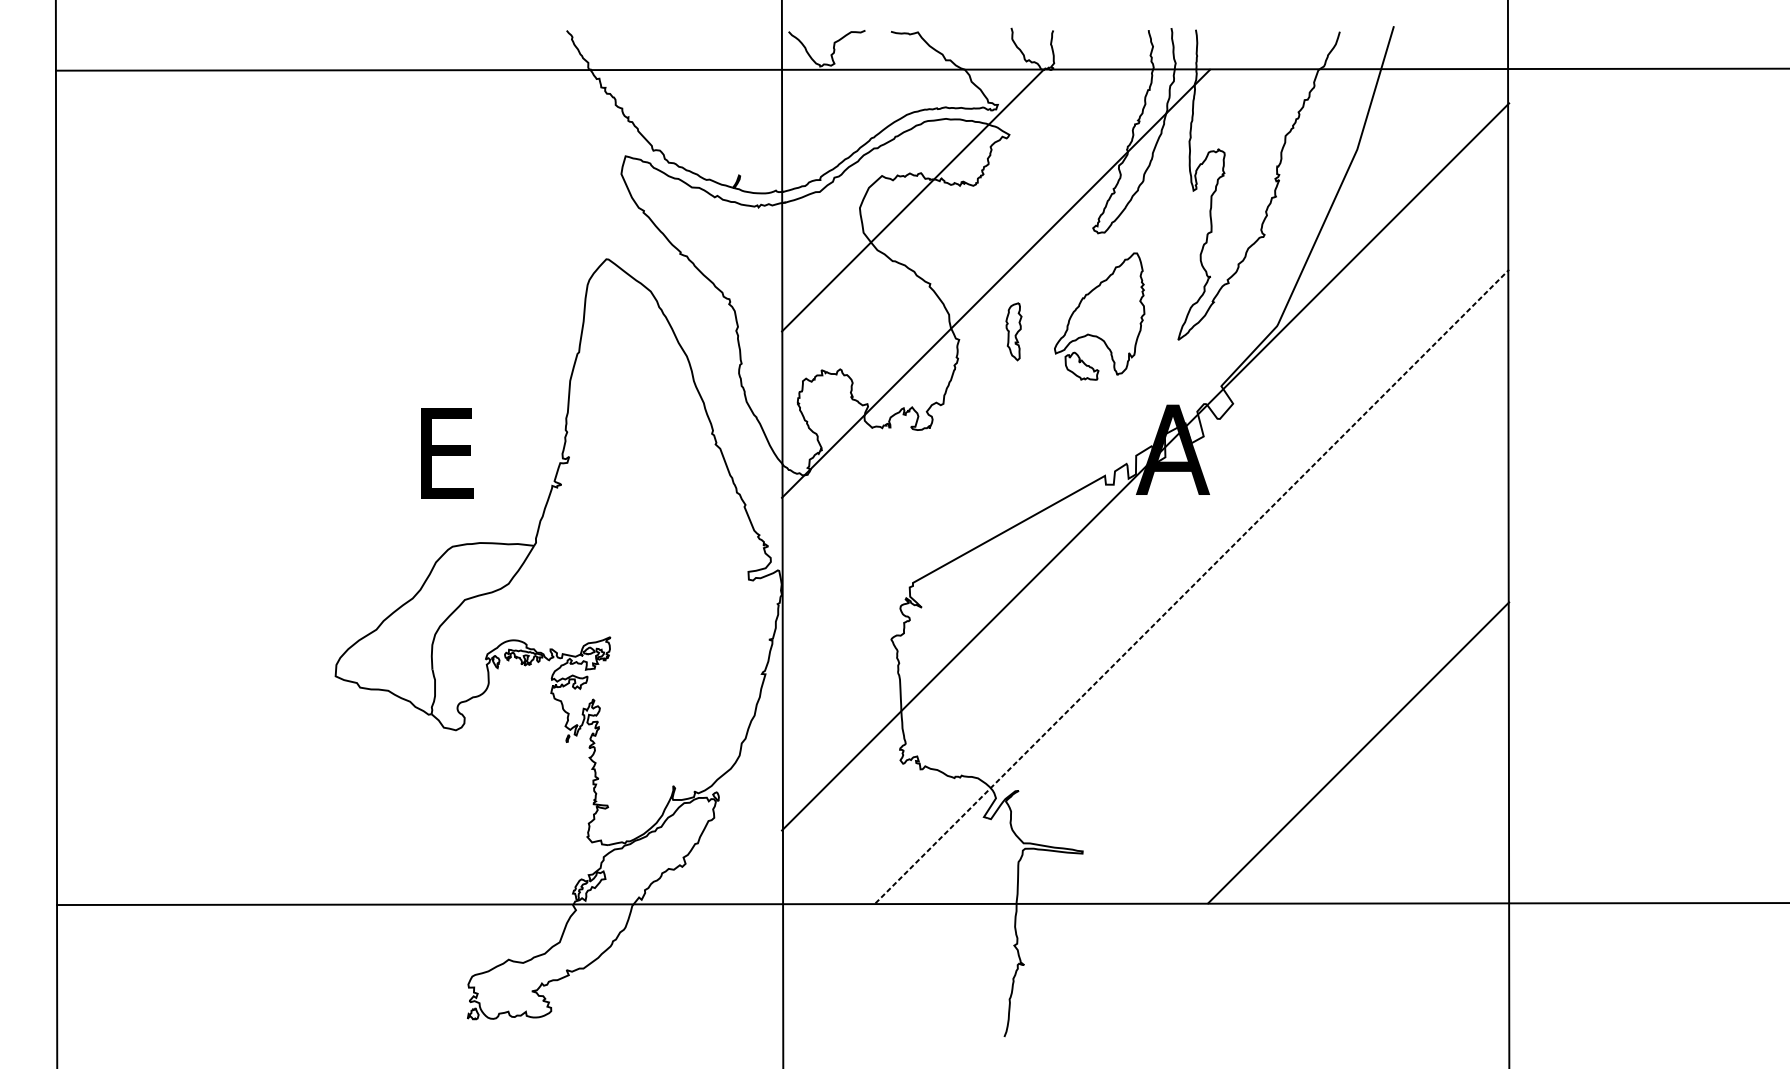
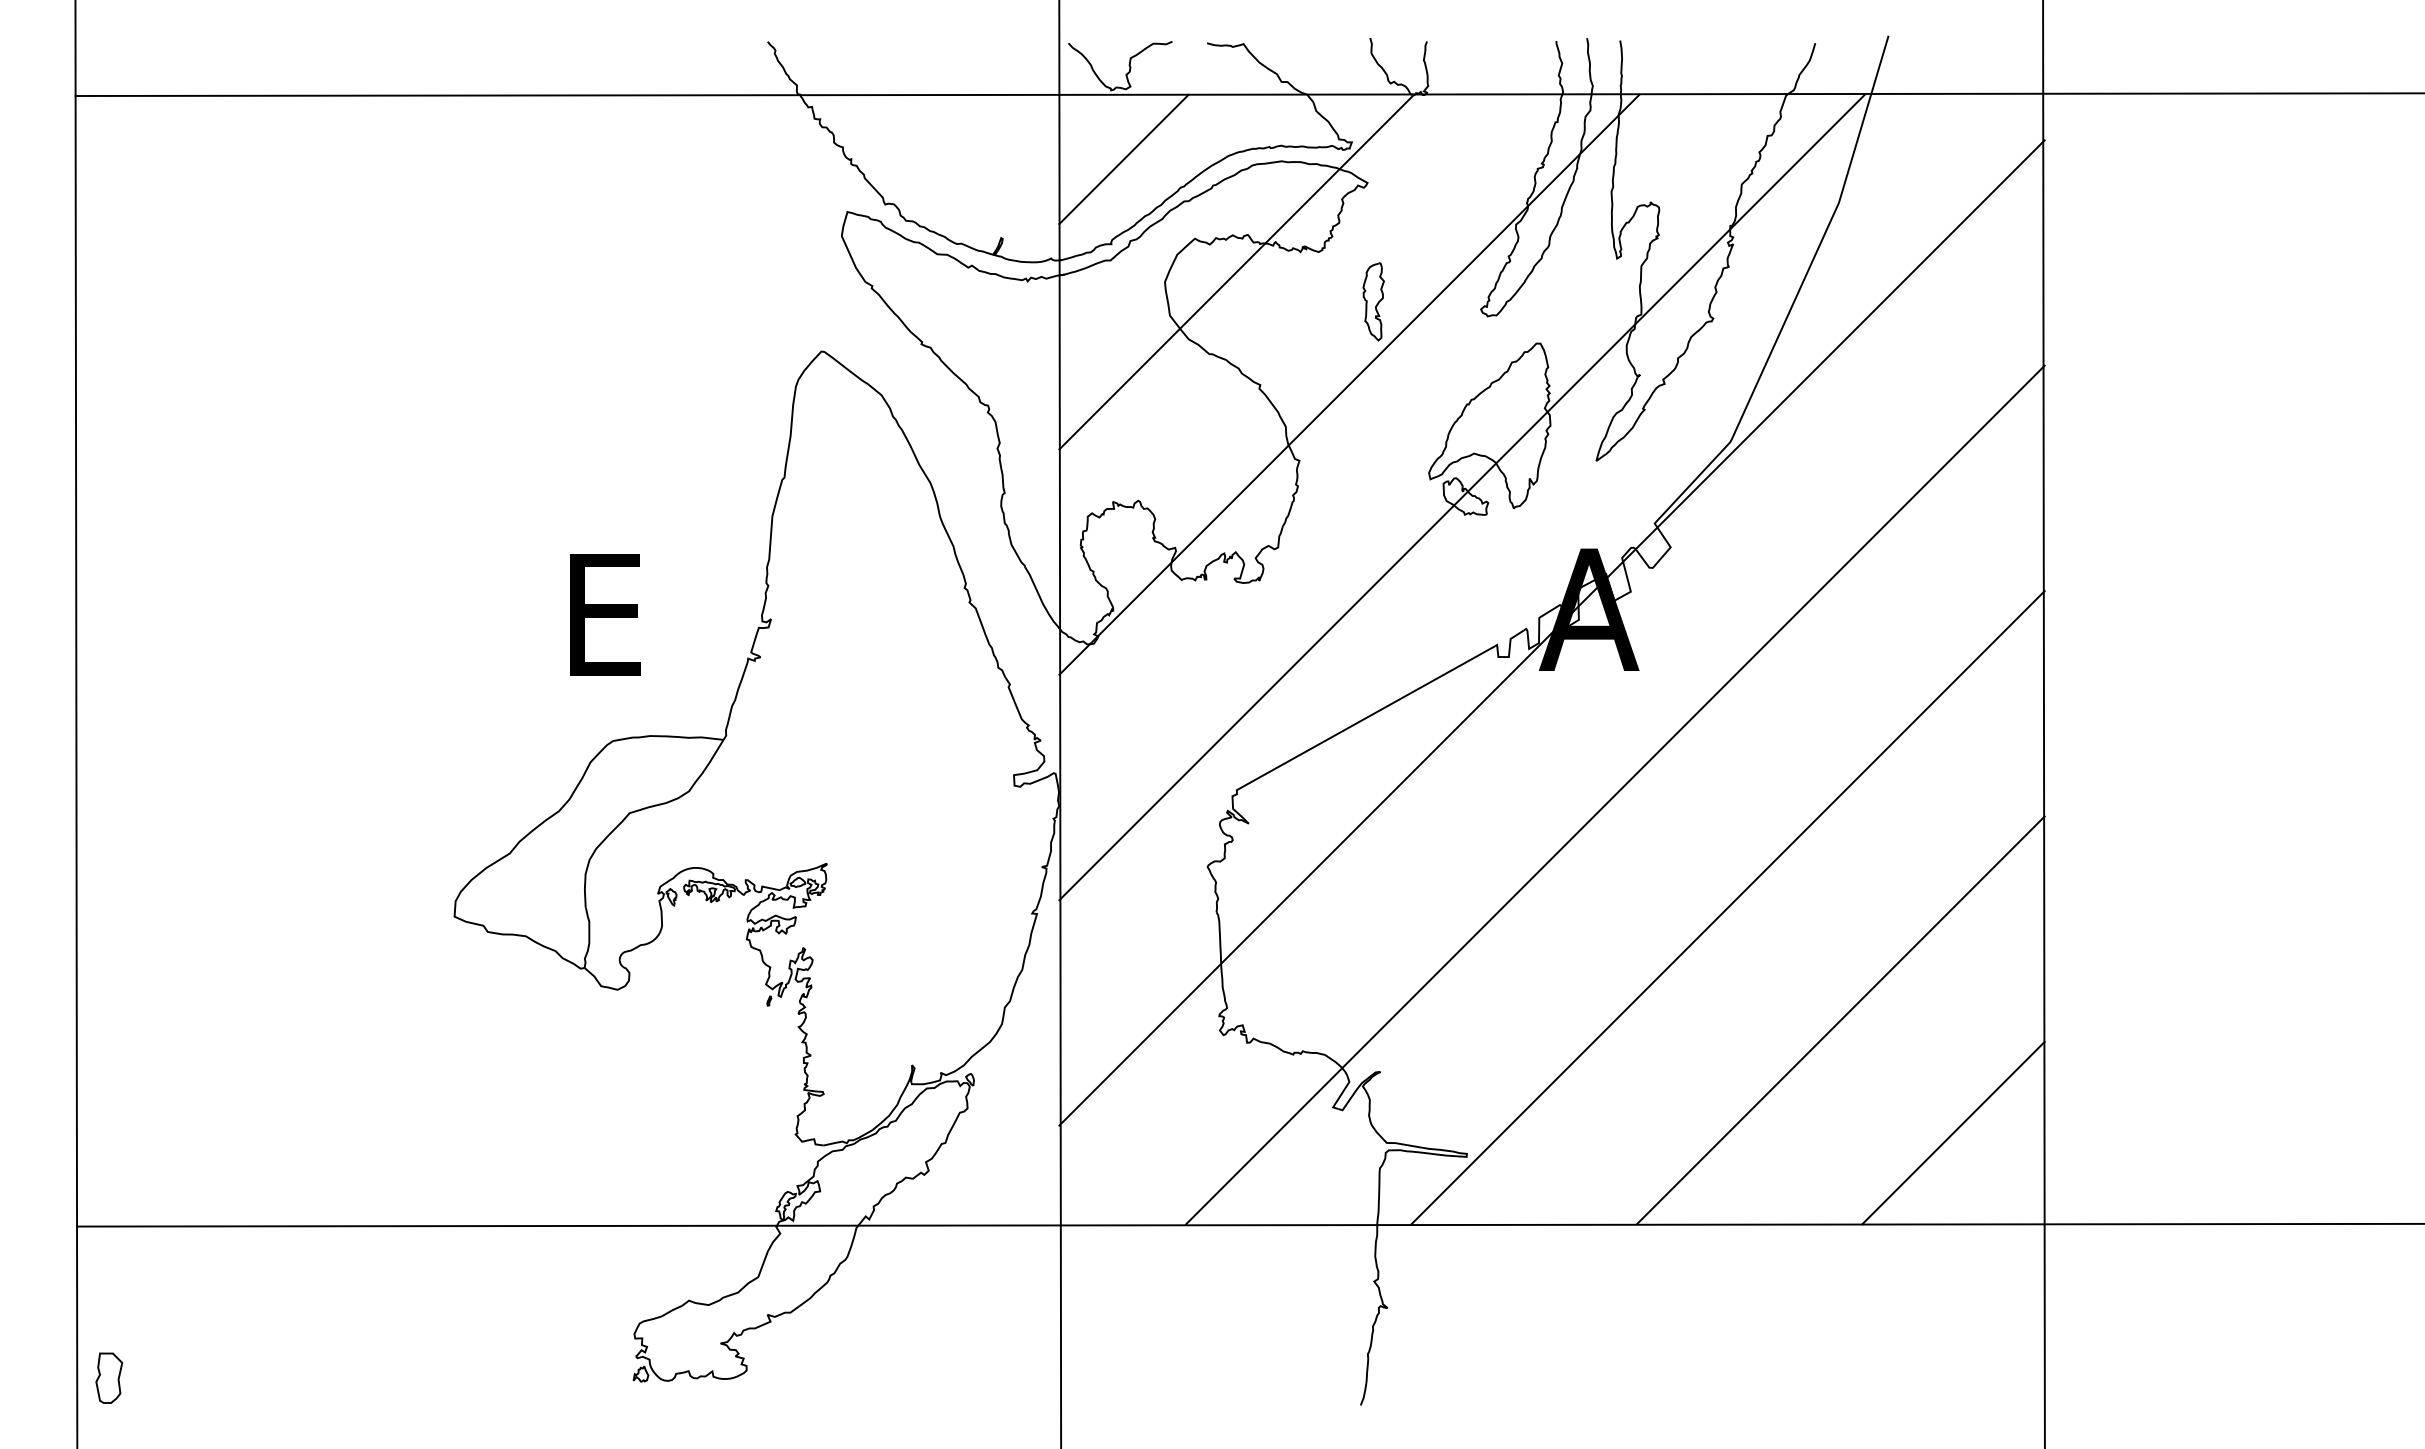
line: (829, 117) -> (1123, 159), added
part: (1013, 331) -> (1373, 301), moved
line: (1078, 366) -> (1461, 497), added
line: (1192, 586) -> (1615, 794), dashed -> solid
line: (1275, 669) -> (1727, 907), added
line: (1441, 835) -> (1953, 1132), added
part: (80, 1016) -> (109, 1377), added

